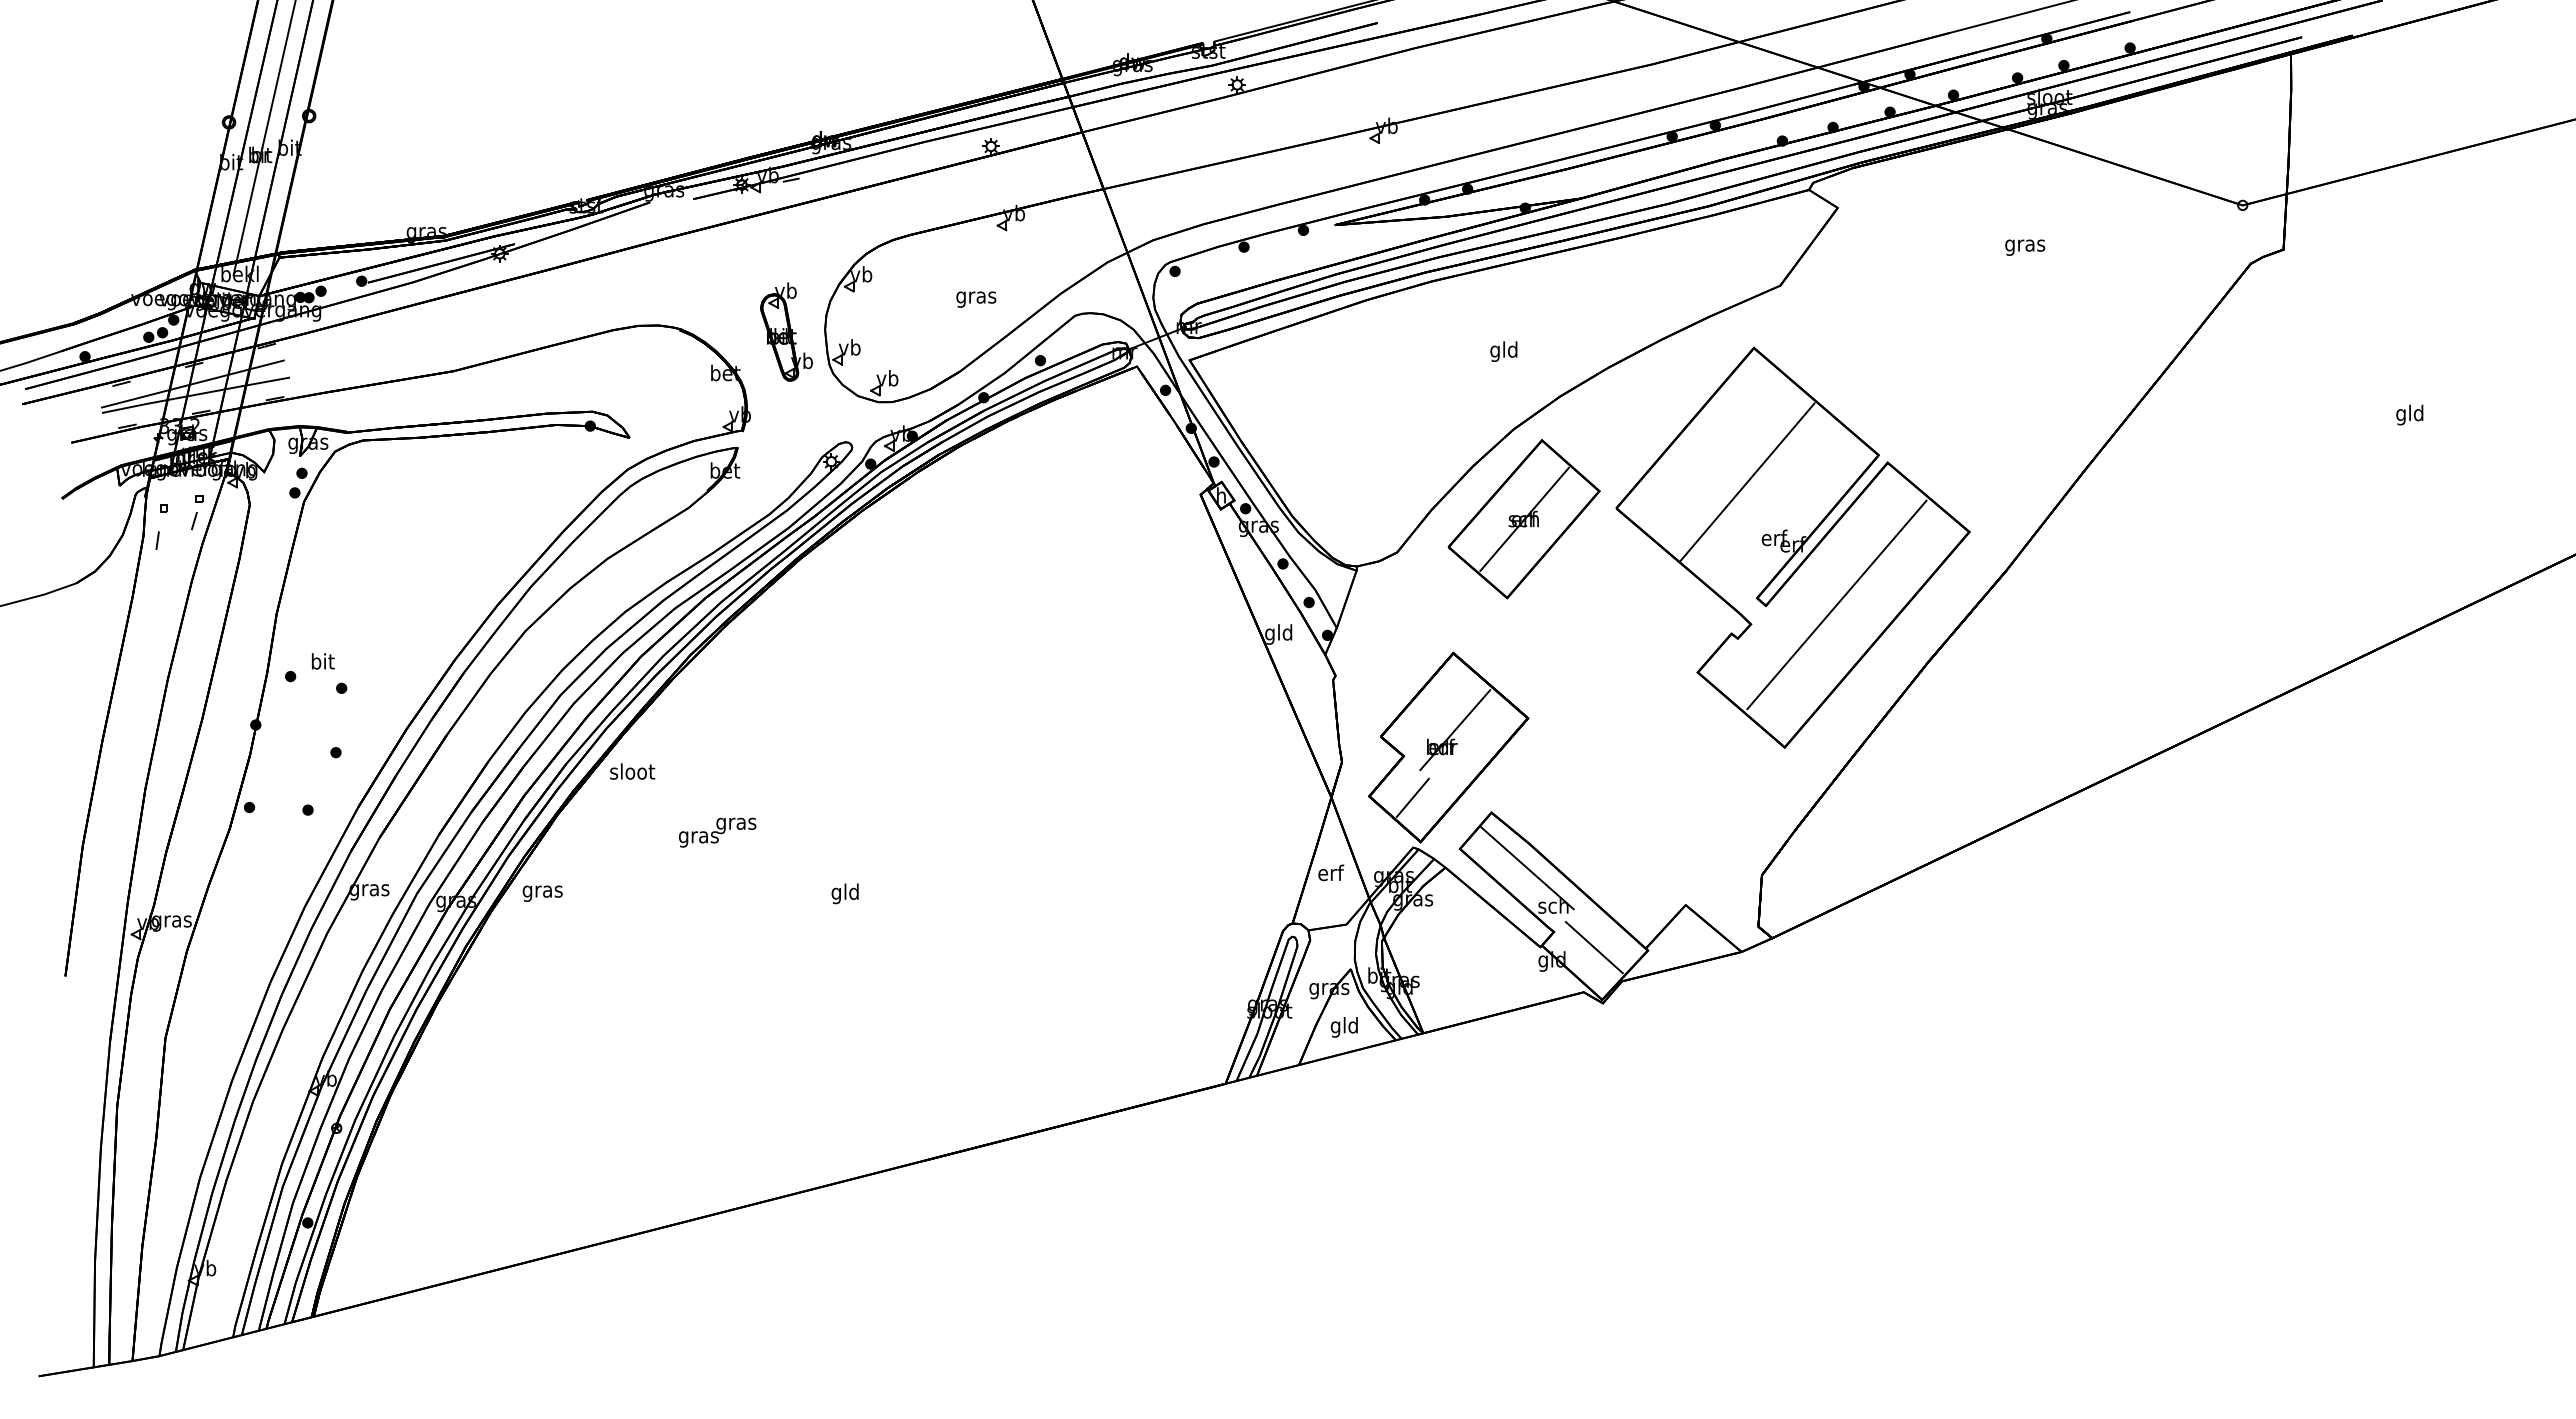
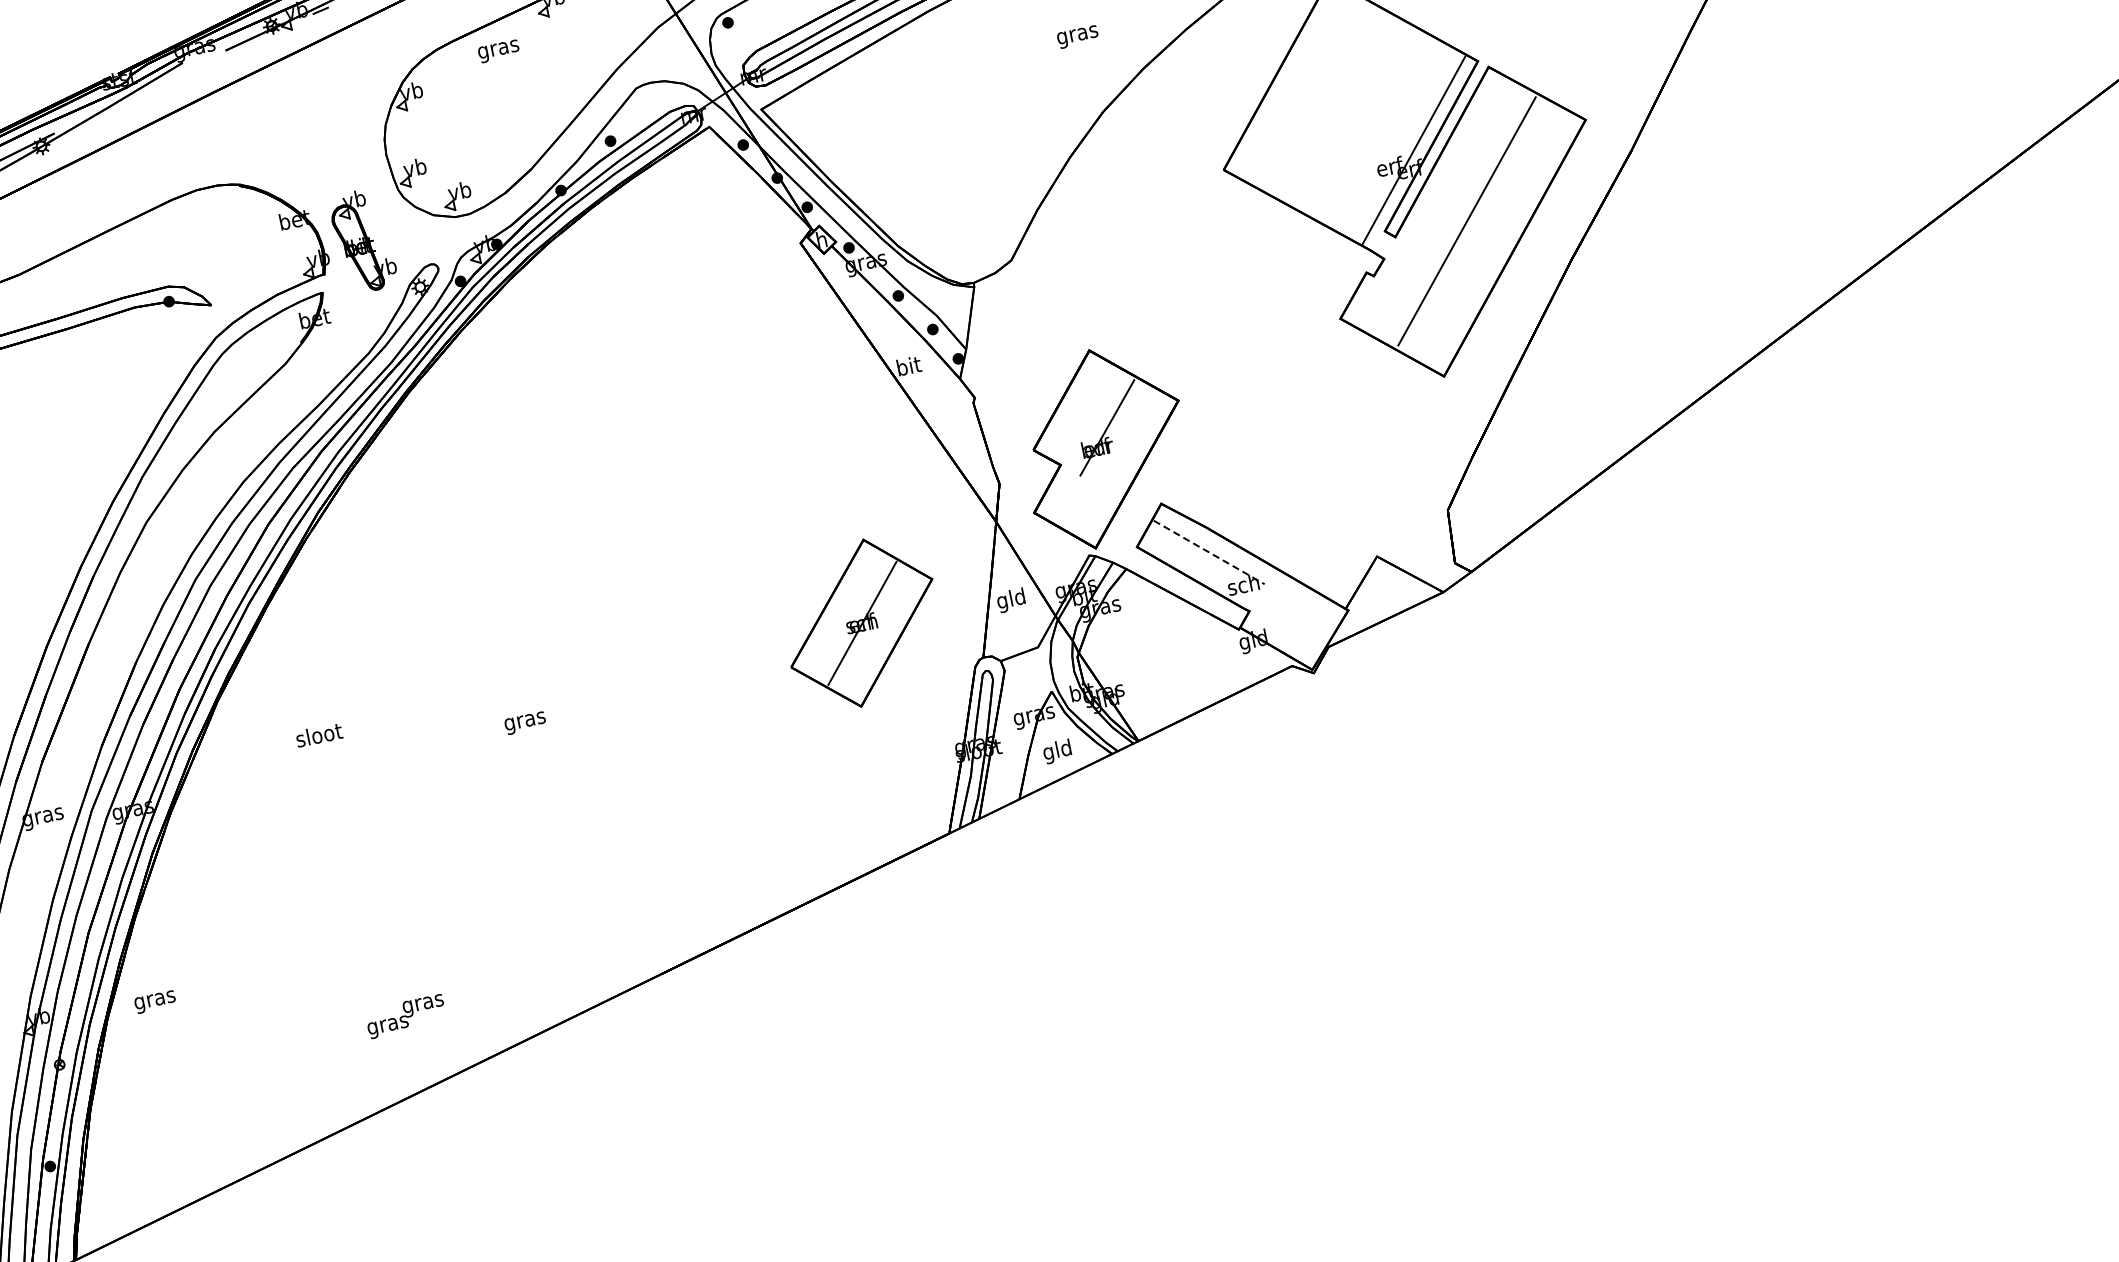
text: (976, 299) -> (499, 51), moved
part: (786, 331) -> (363, 240), moved
text: (1504, 351) -> (1077, 34), gld -> gras
line: (1747, 481) -> (1413, 149), moved
part: (1523, 519) -> (861, 623), moved
text: (1278, 634) -> (908, 368), gld -> bit
text: (632, 771) -> (319, 734), moved
line: (1412, 797) -> (1078, 504), removed
text: (717, 832) -> (405, 1016), moved
line: (1527, 868) -> (1209, 552), solid -> dashed
text: (1330, 874) -> (1011, 600), erf -> gld
text: (542, 893) -> (155, 1001), moved
text: (845, 893) -> (524, 720), gld -> gras
line: (1593, 947) -> (1292, 618), removed

